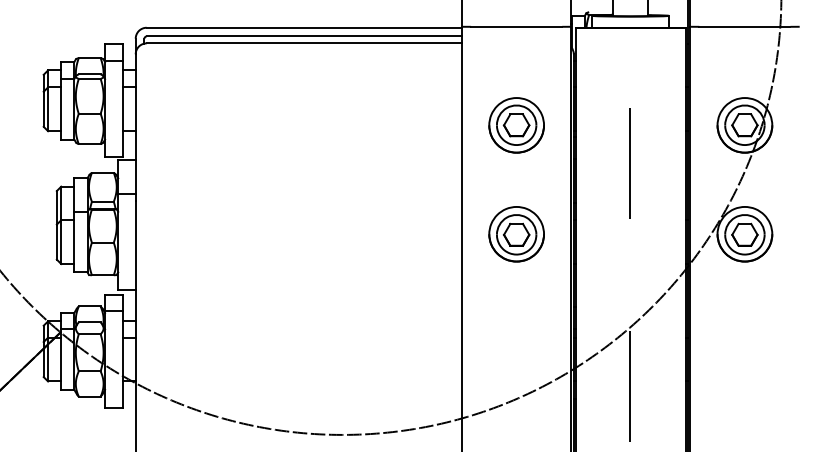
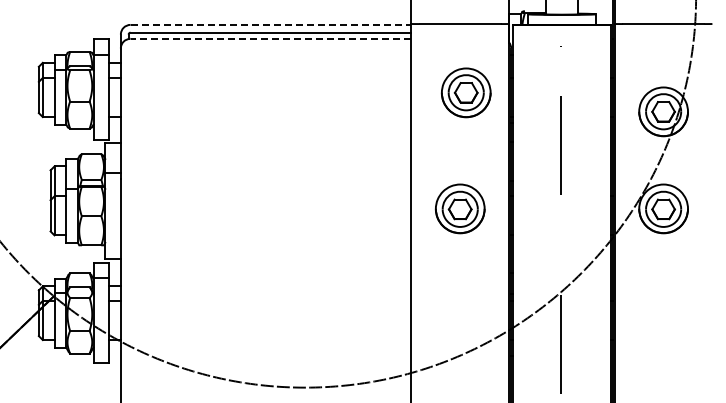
line: (304, 27) -> (271, 24), solid -> dashed
line: (303, 43) -> (270, 38), solid -> dashed
part: (515, 124) -> (465, 92), moved

